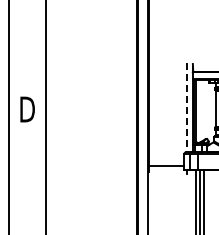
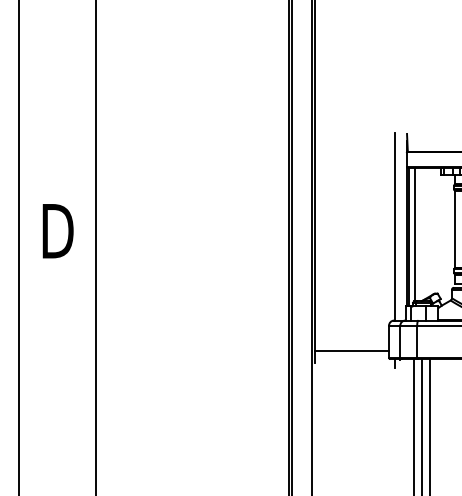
line: (187, 107) -> (395, 226), dashed -> solid

